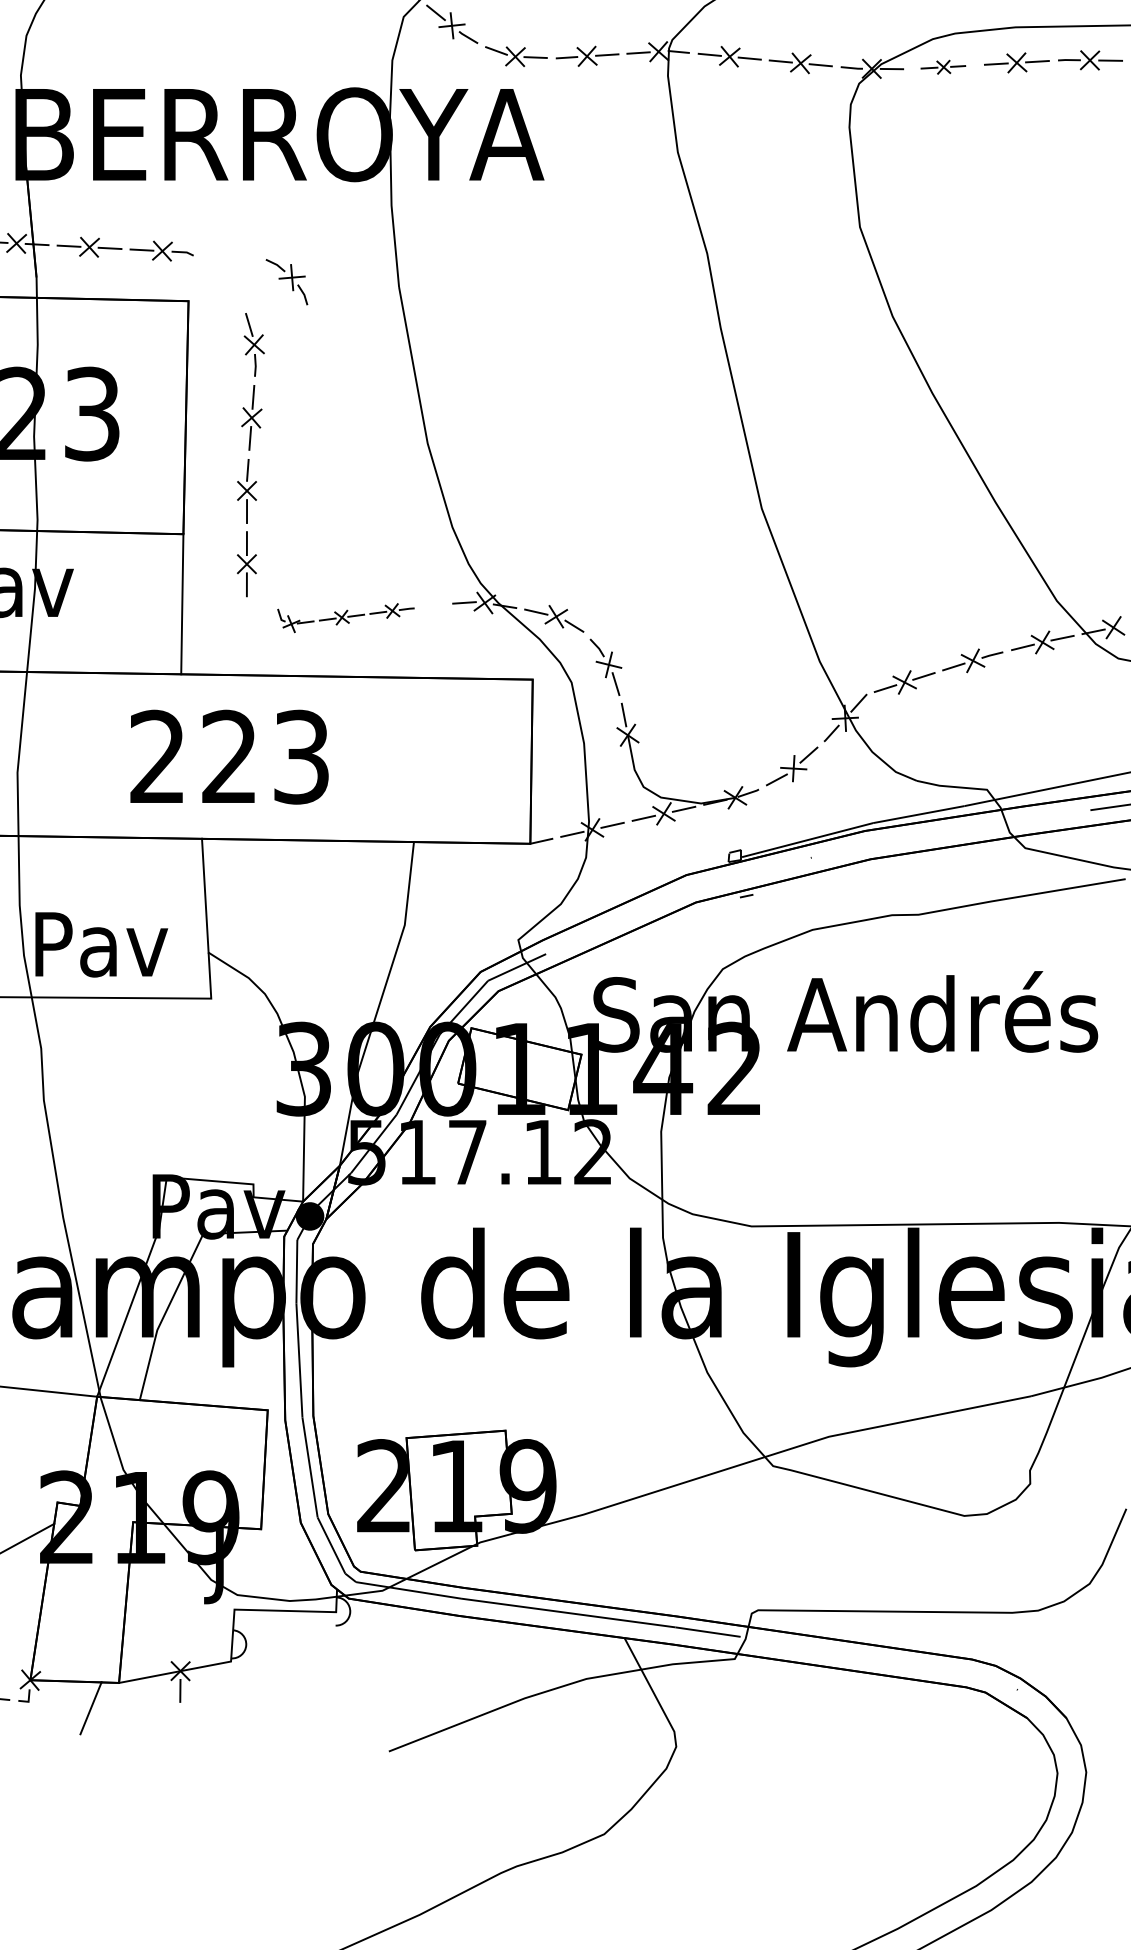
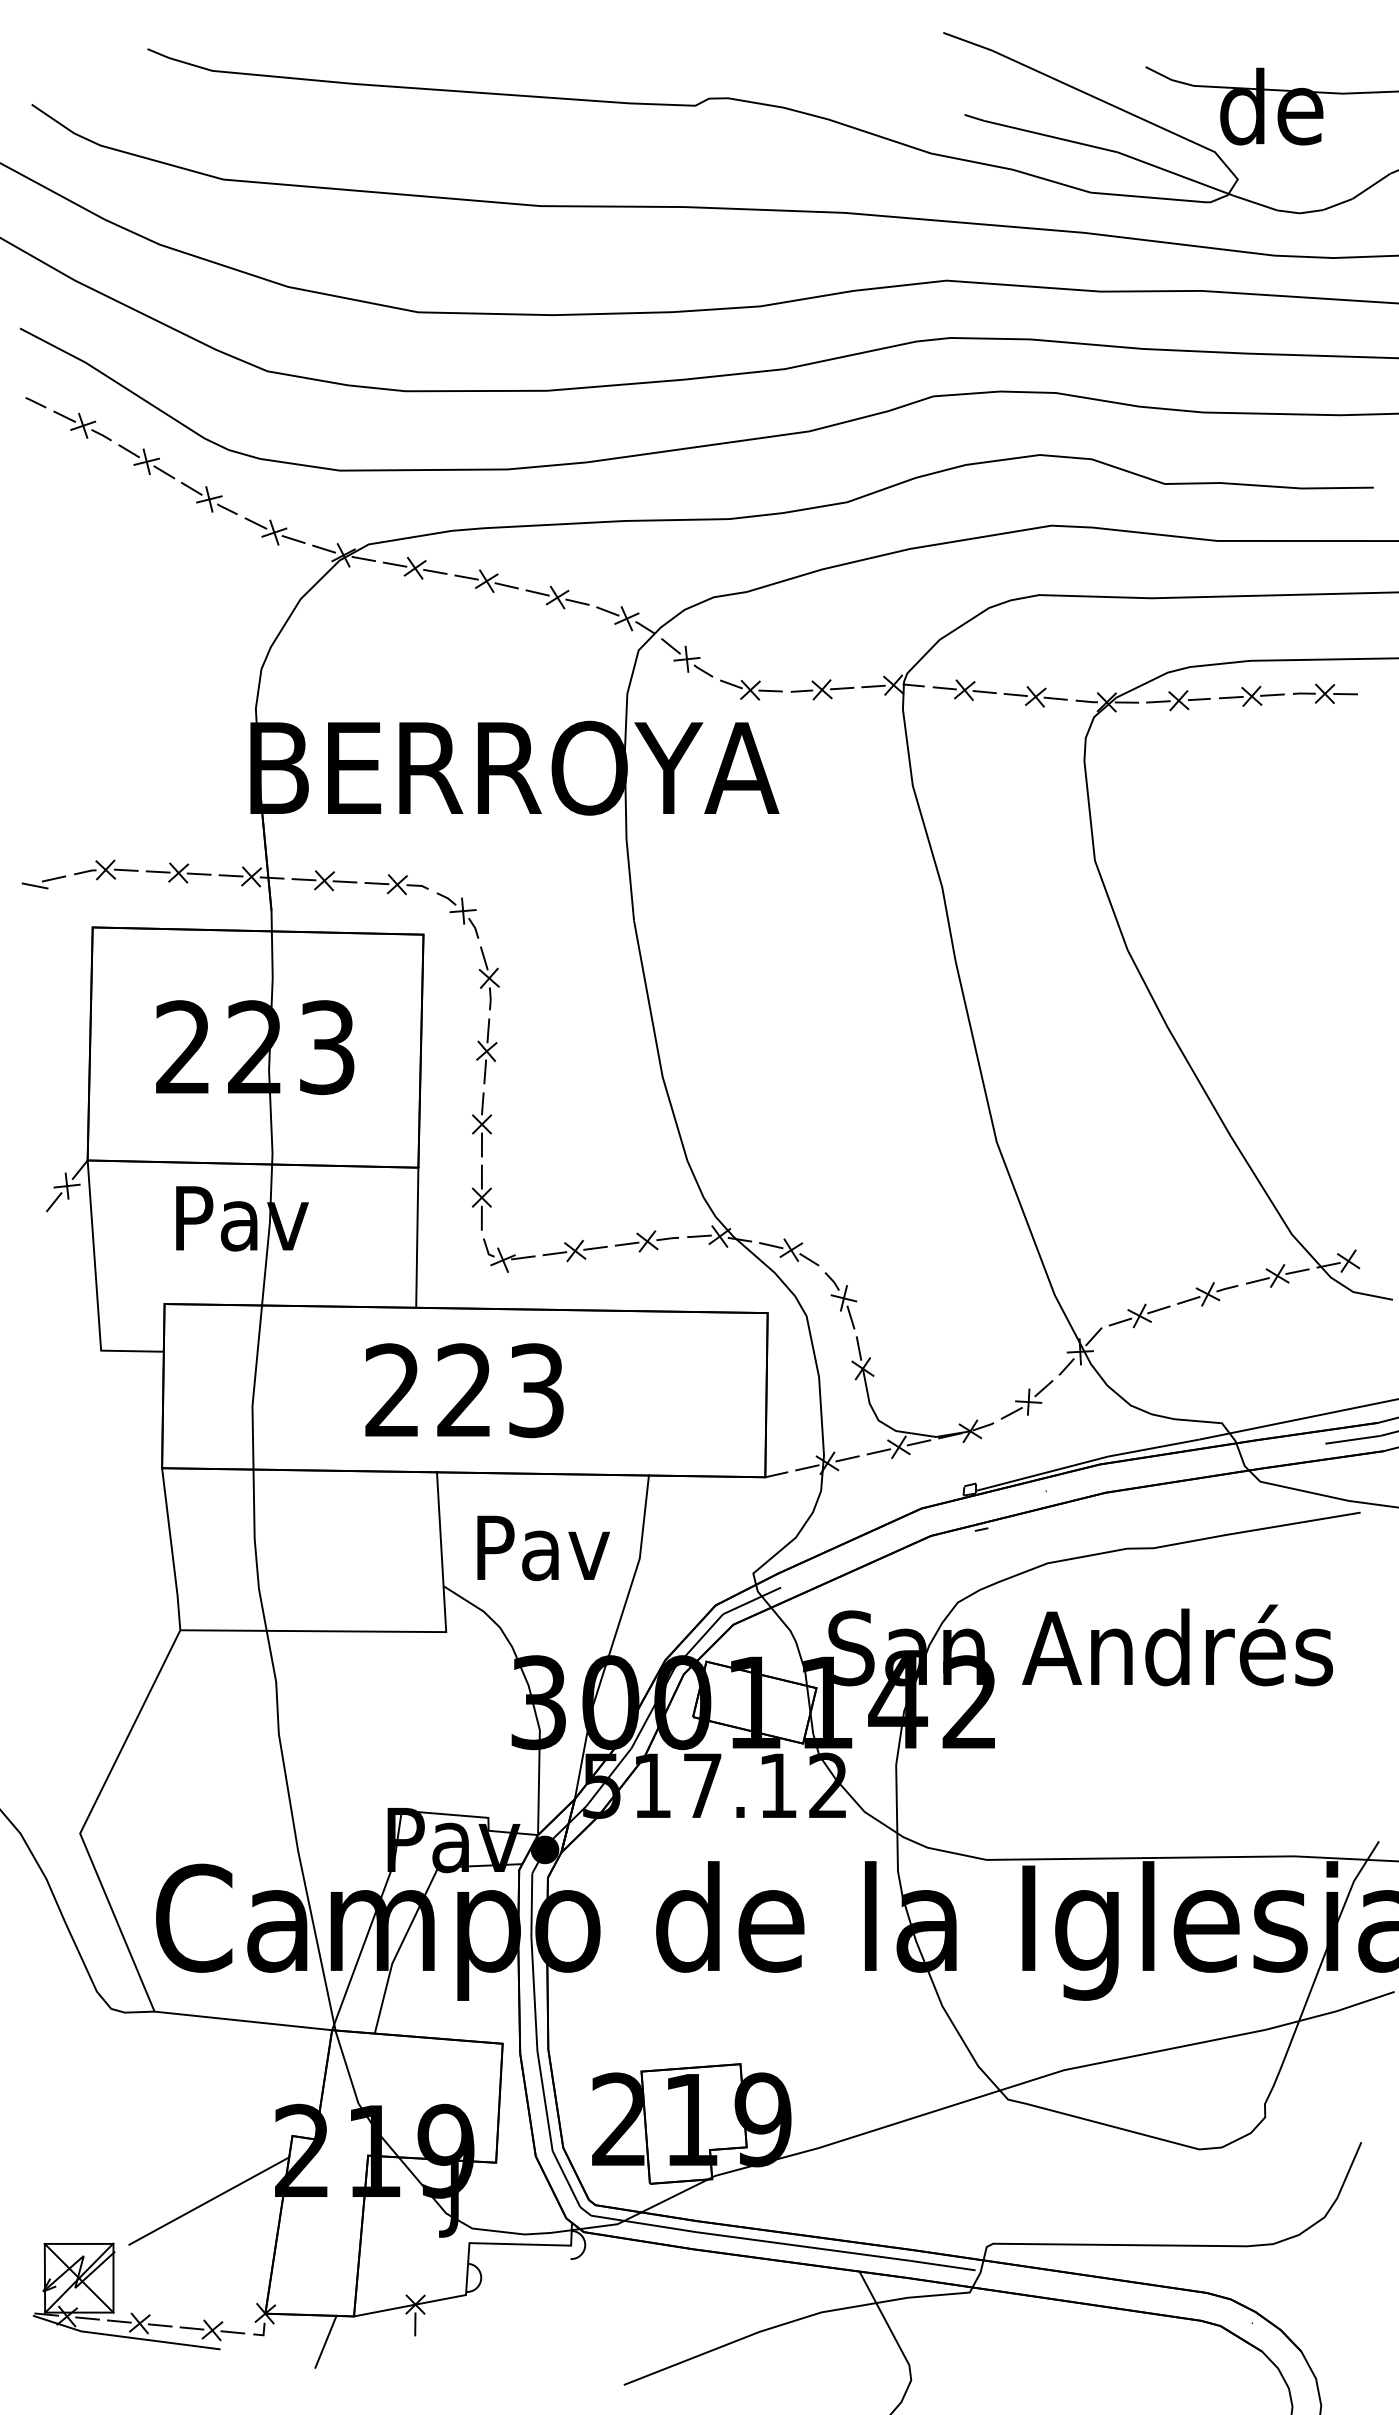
part: (943, 67) -> (1178, 700), size x1.43
part: (286, 282) -> (457, 915), moved
part: (345, 618) -> (580, 1251), size x1.43
text: (101, 945) -> (543, 1548), moved

